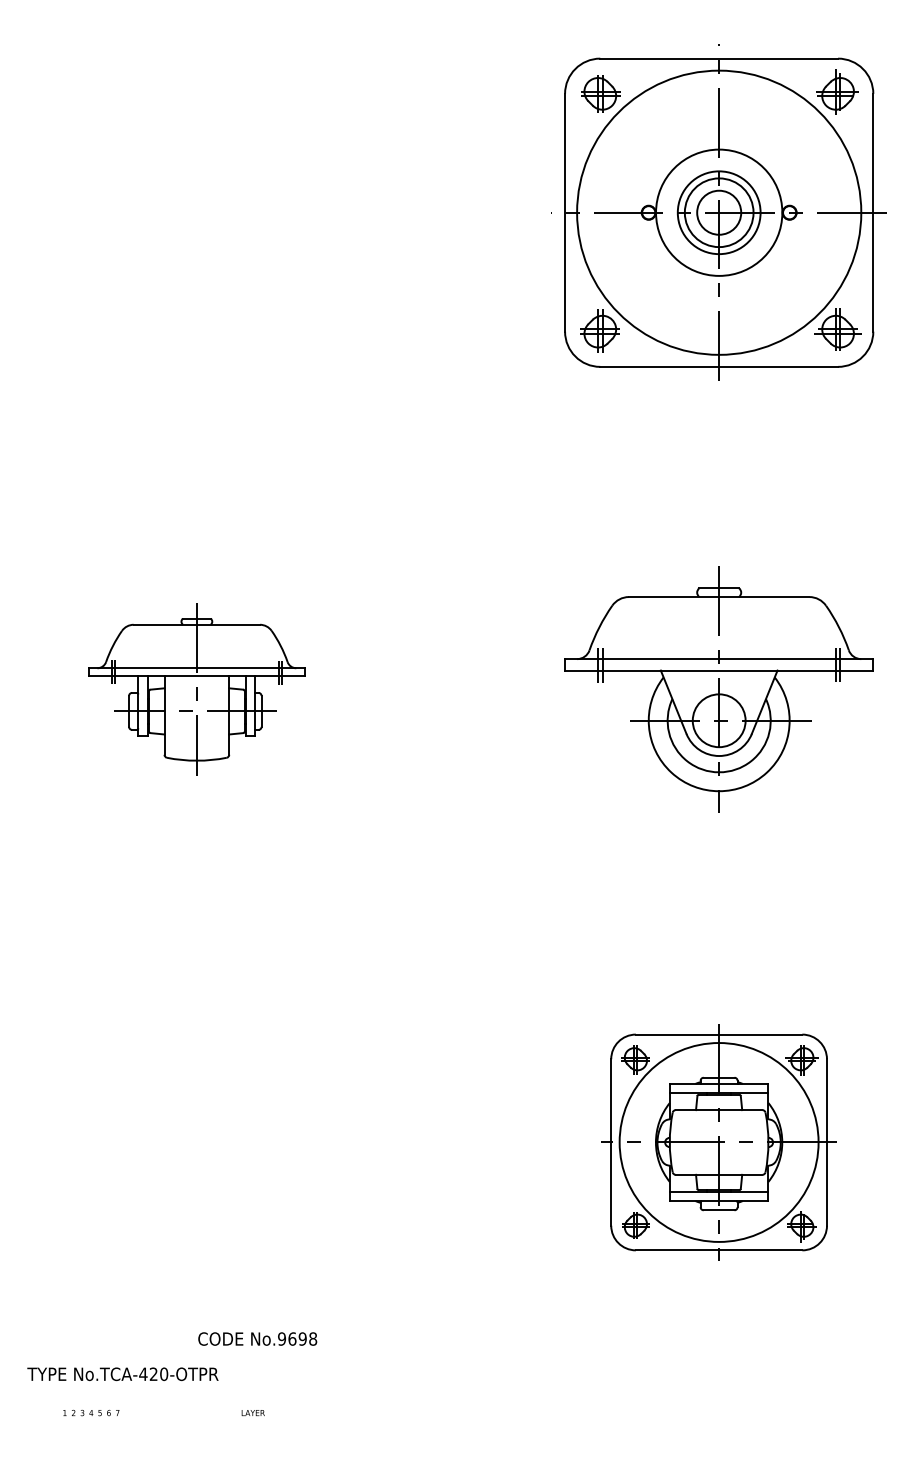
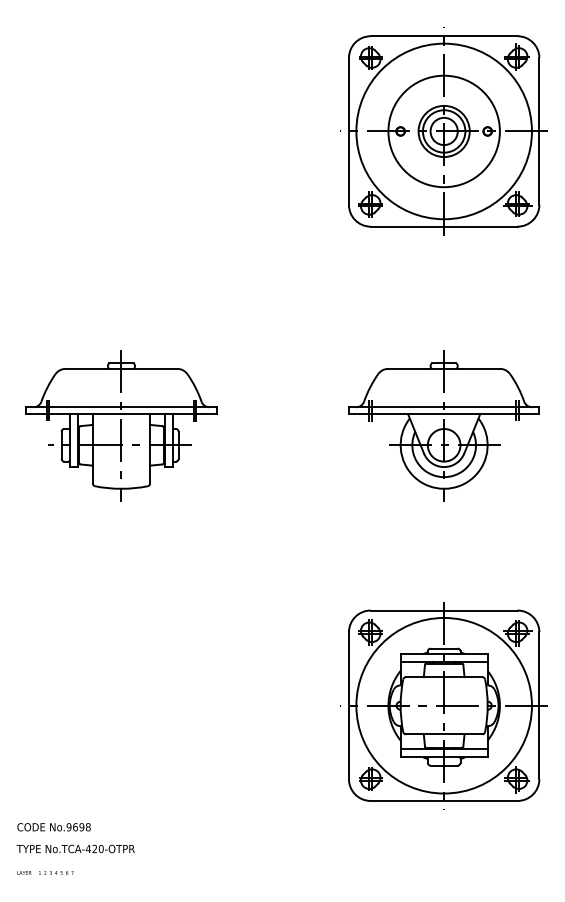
circle: (718, 212) -> (443, 131), size x1.43
part: (196, 688) -> (121, 425), size x1.43
part: (718, 1141) -> (443, 705), size x1.43
text: (256, 1339) -> (53, 827), moved
text: (253, 1412) -> (24, 872), moved

